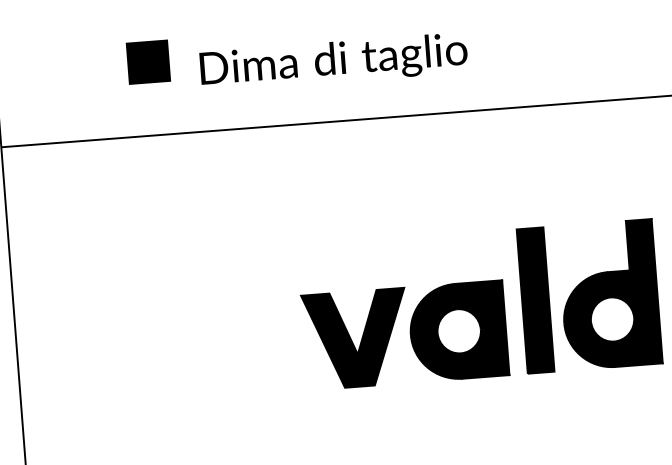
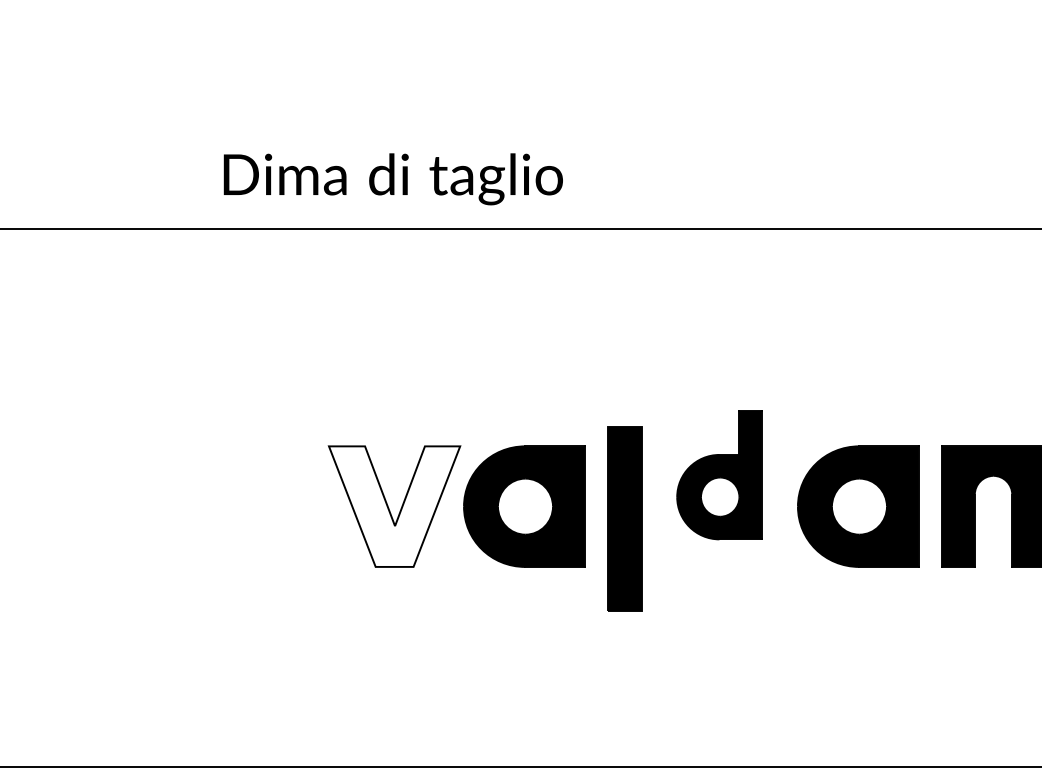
part: (148, 61) -> (158, 135), removed
text: (333, 62) -> (392, 179), moved
part: (609, 294) -> (719, 474), size x0.7
part: (535, 300) -> (624, 518), moved
fill: (356, 339) -> (394, 506), removed

